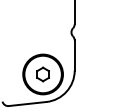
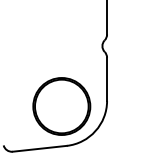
part: (42, 74) -> (60, 106), removed

